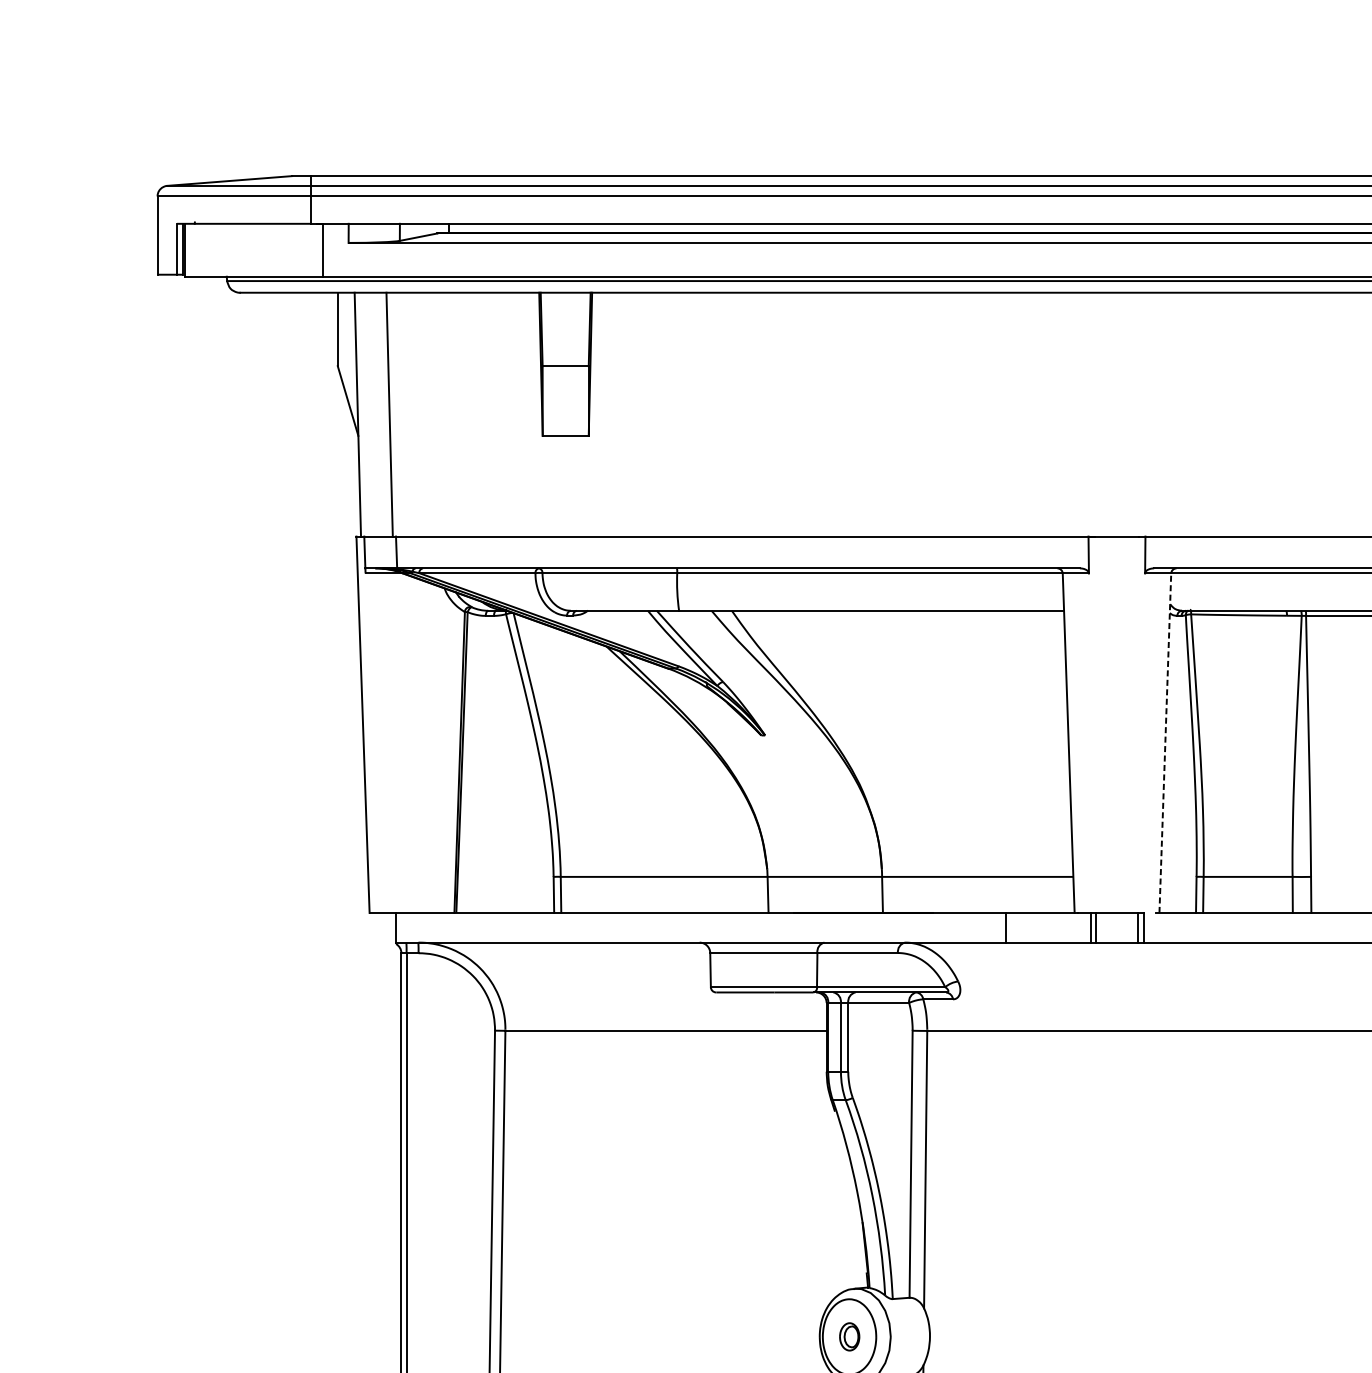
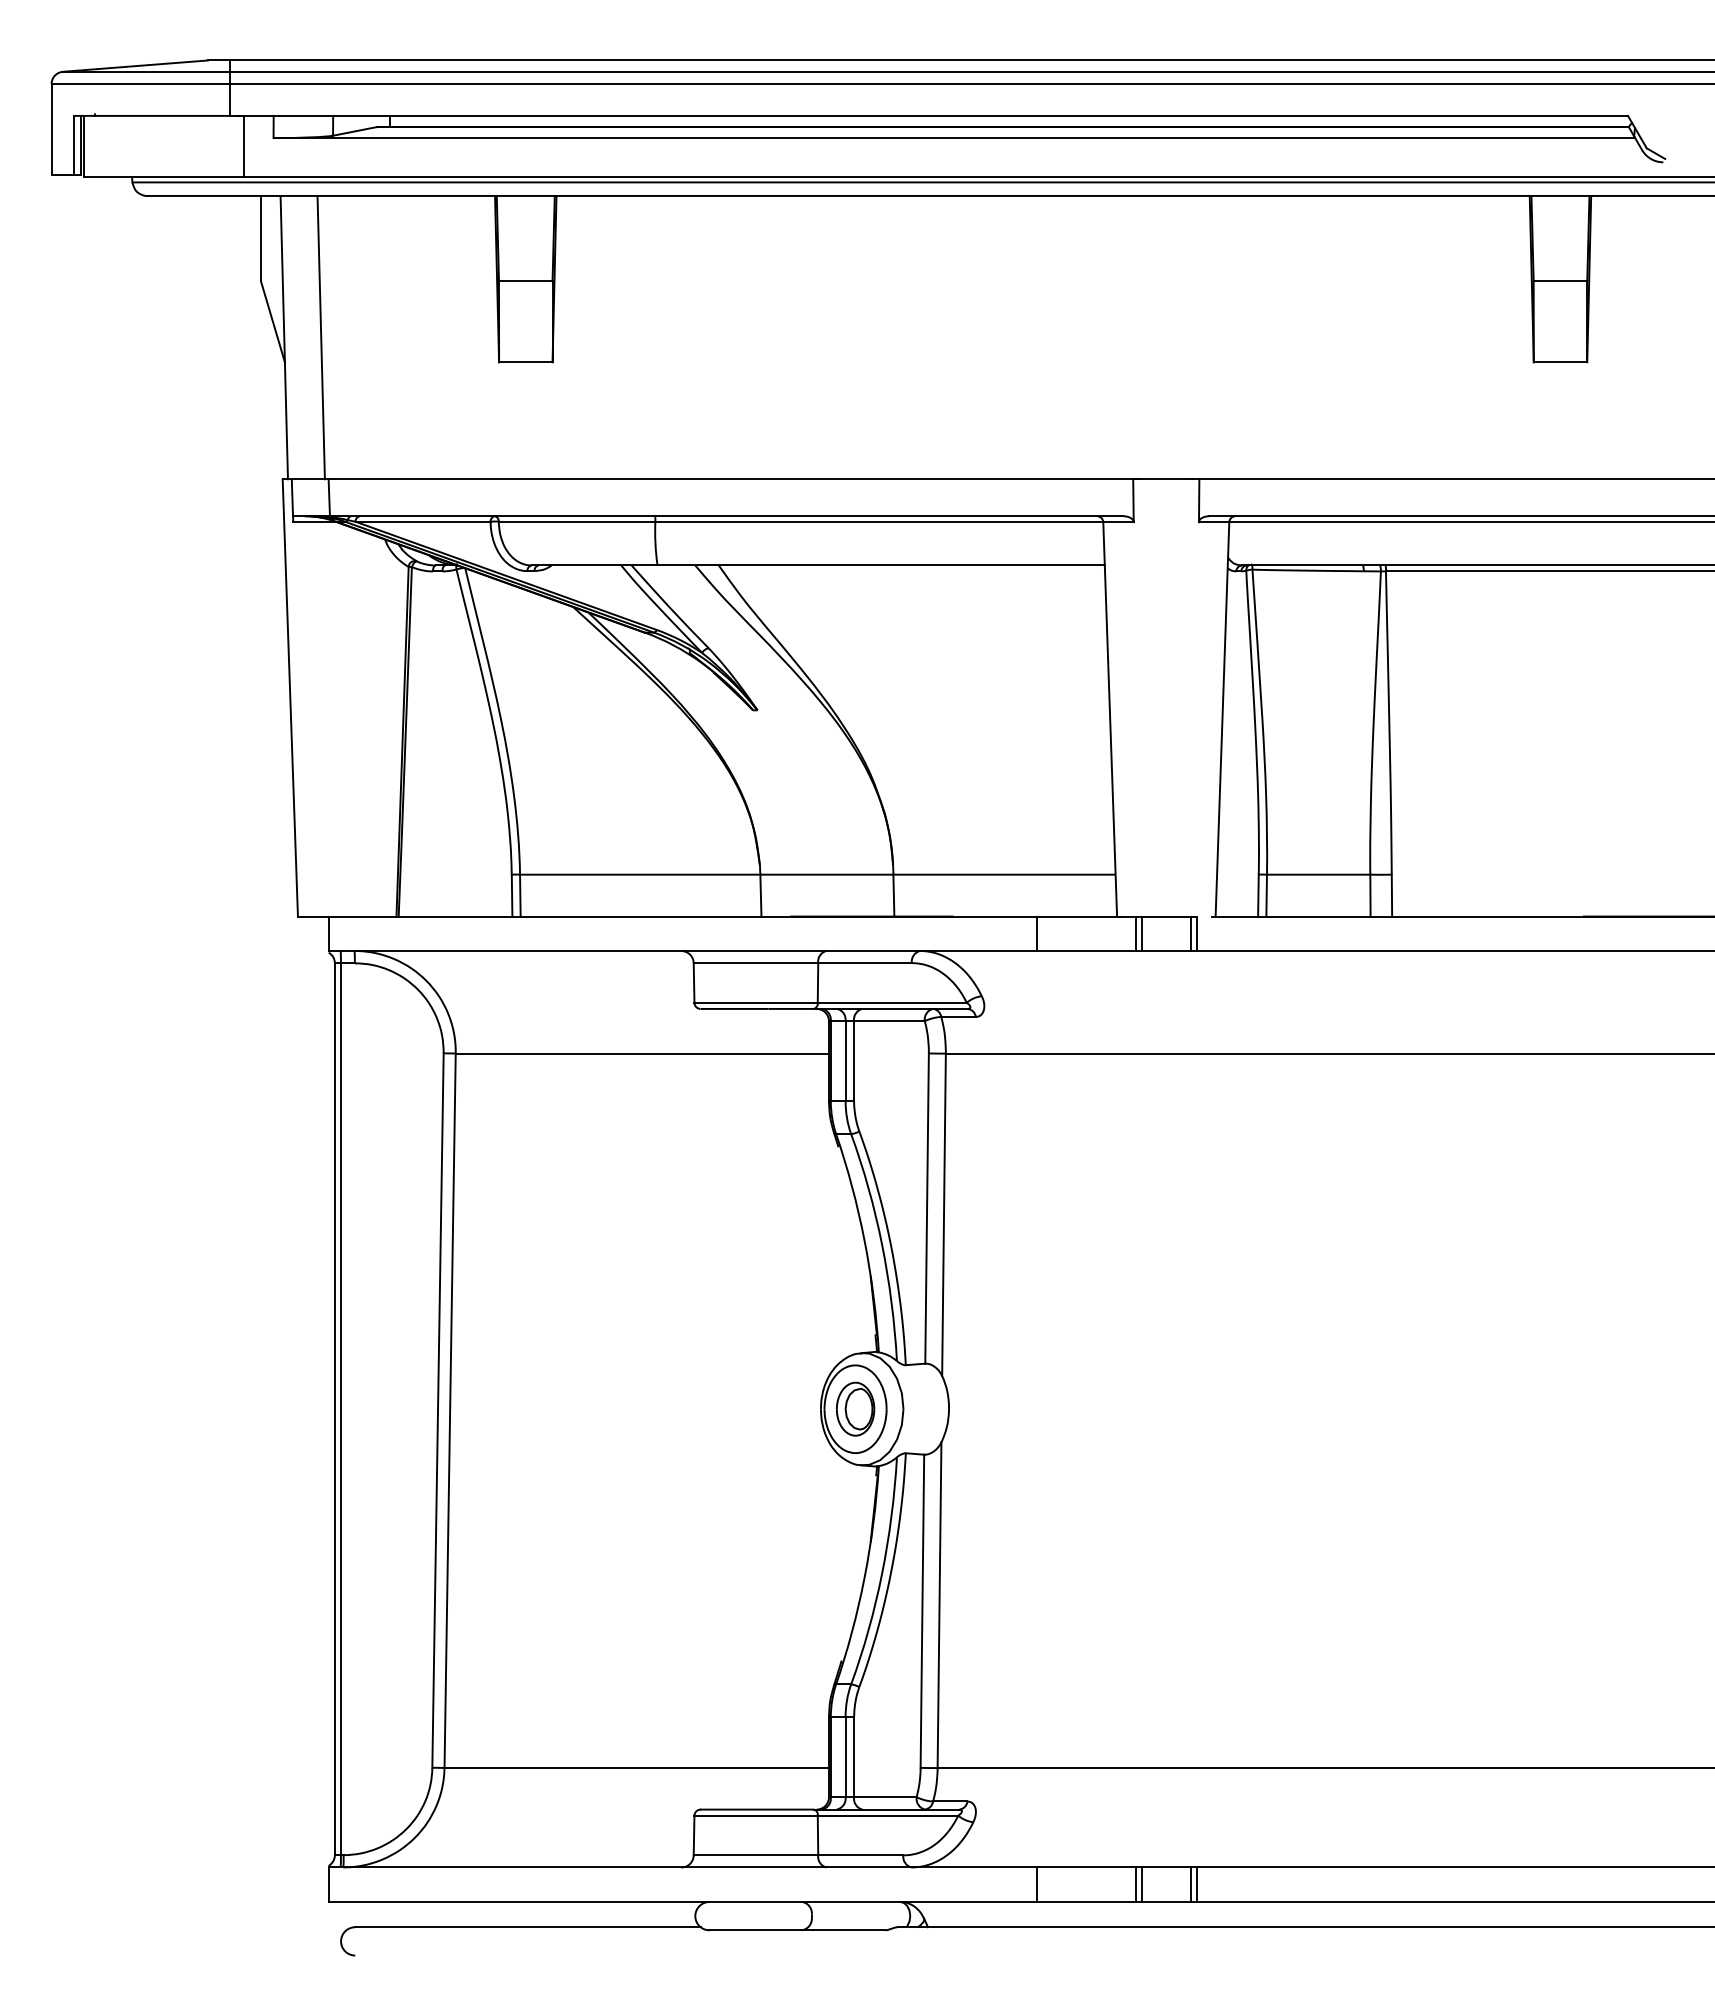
line: (1165, 742) -> (1222, 718), dashed -> solid
part: (849, 1336) -> (855, 1408), size x1.67

